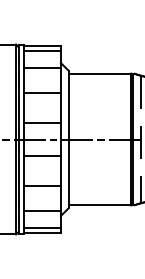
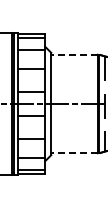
line: (98, 73) -> (73, 54), solid -> dashed
line: (98, 205) -> (73, 153), solid -> dashed

